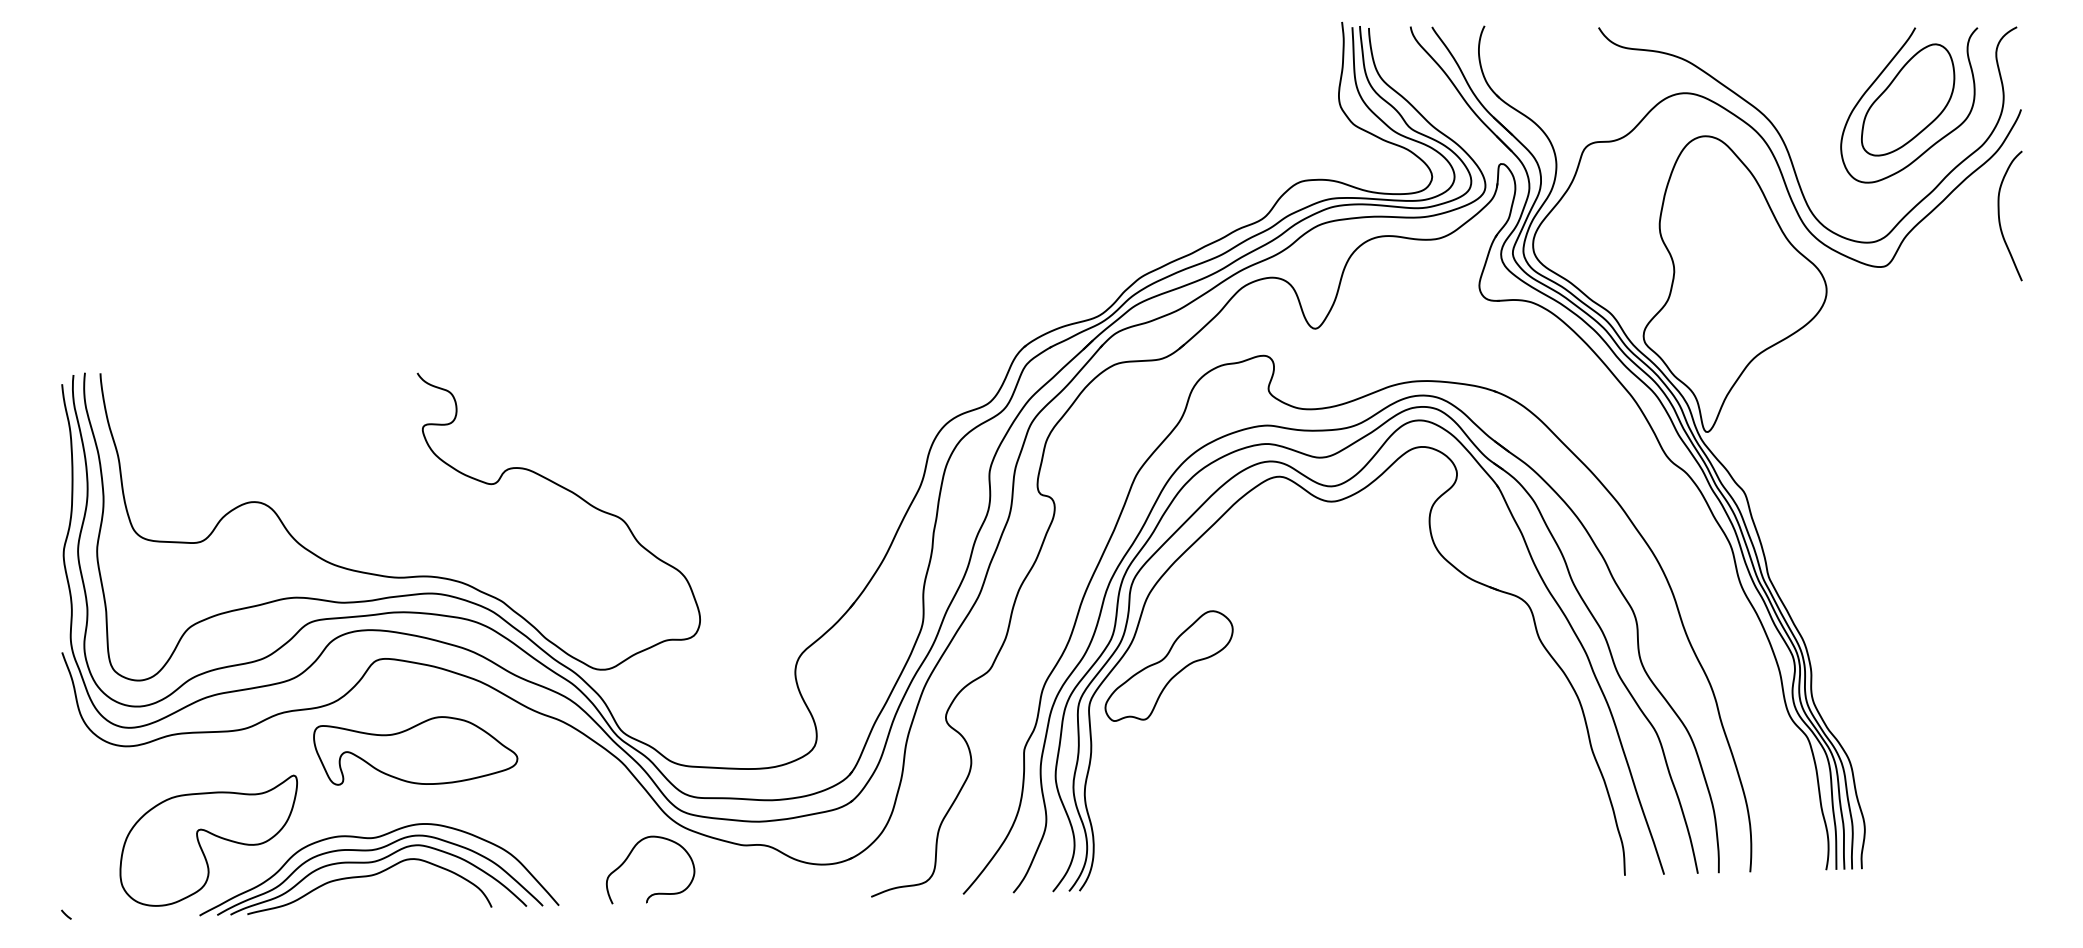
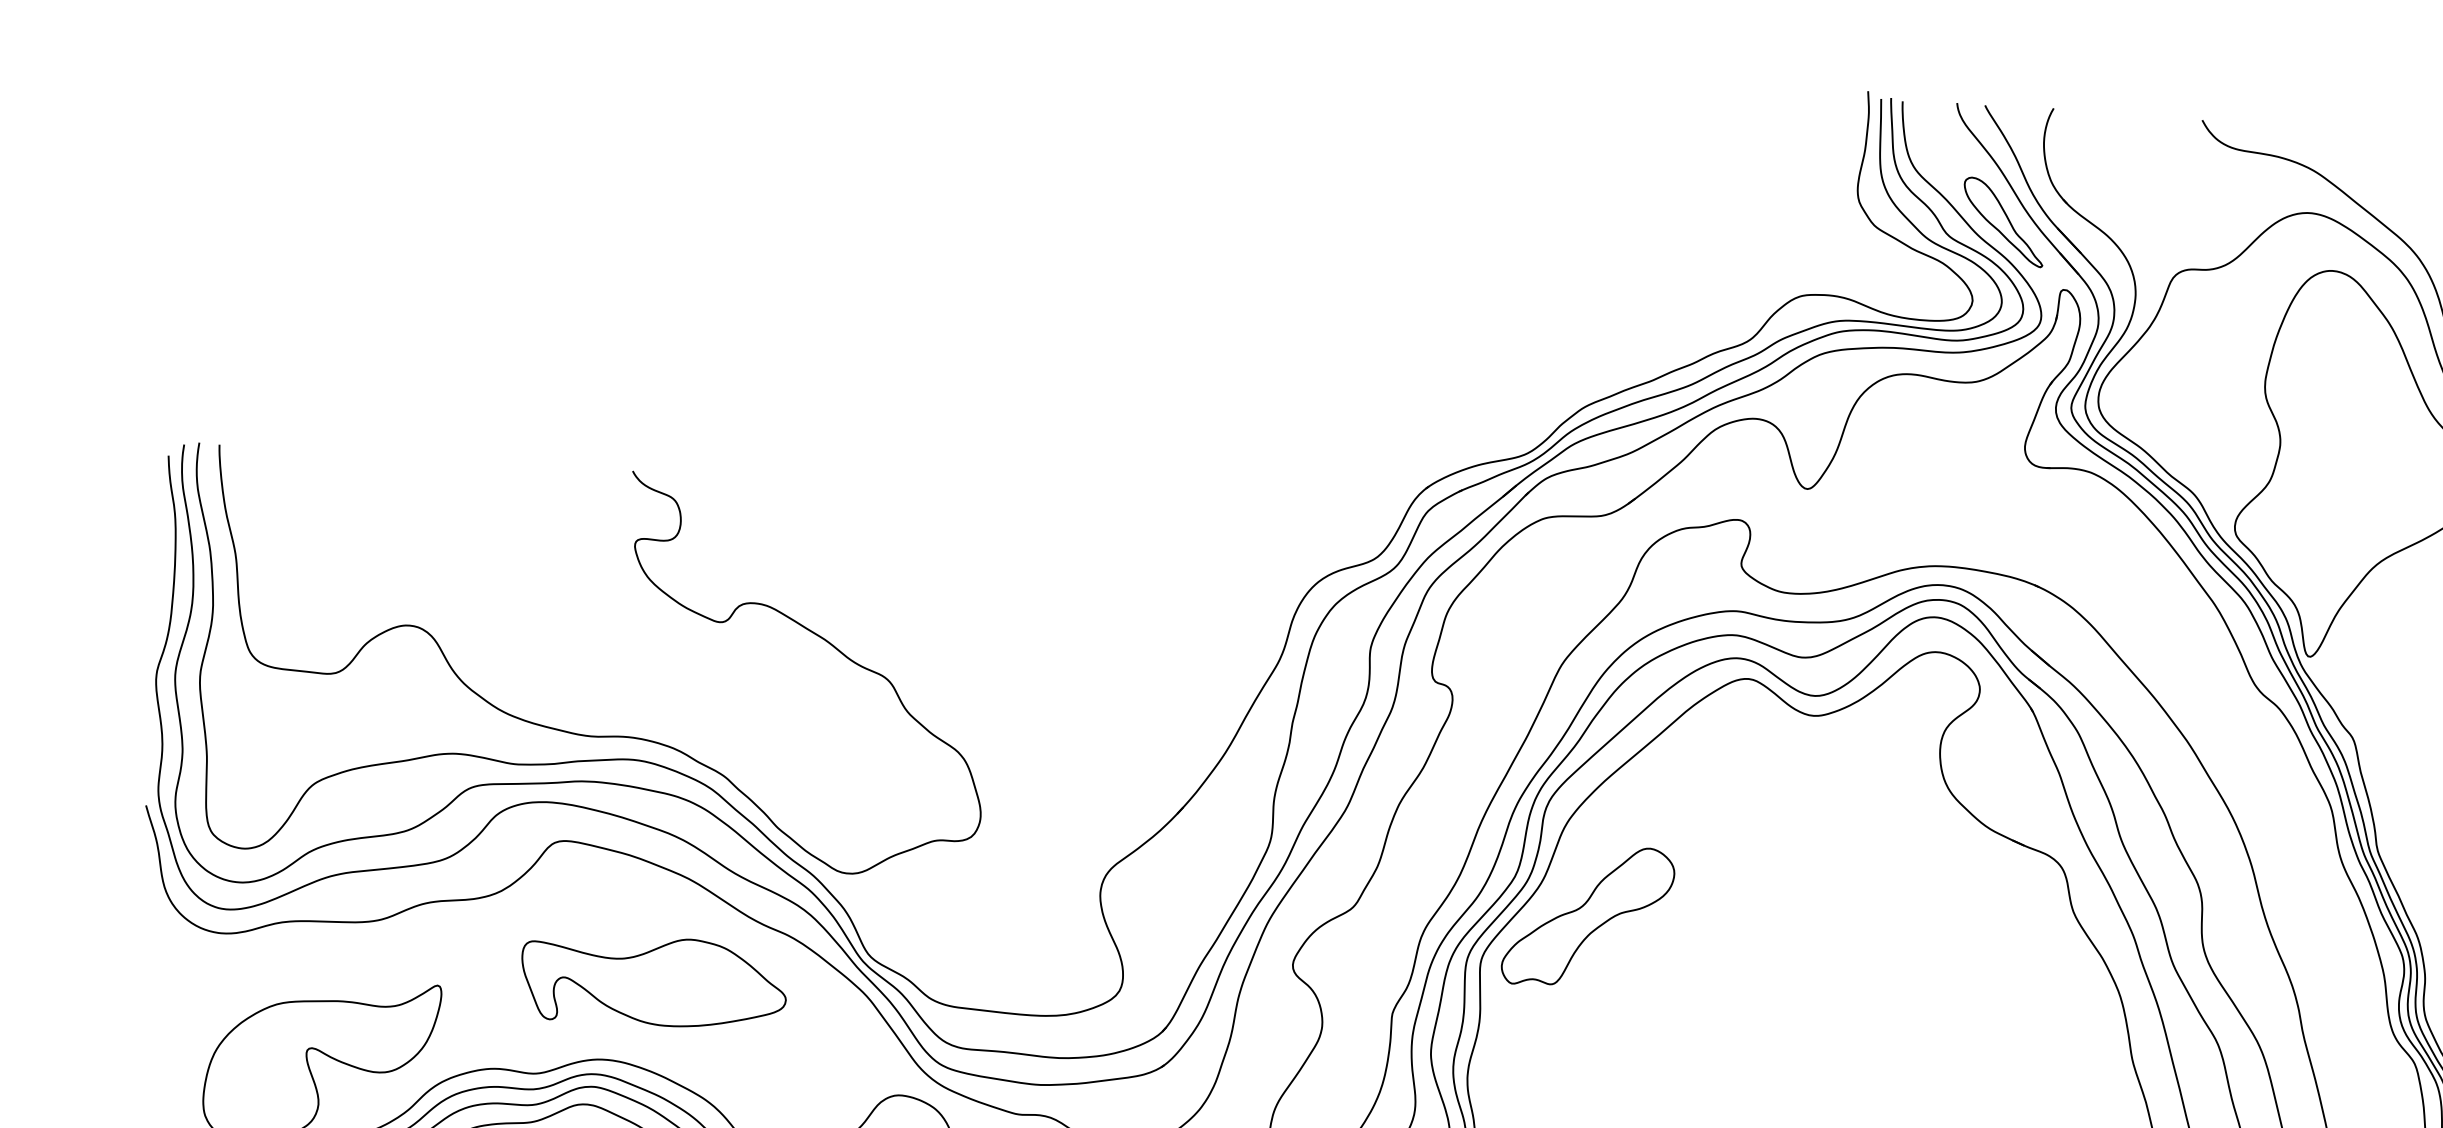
part: (1451, 114) -> (2003, 221), added
part: (415, 750) -> (653, 981), moved

